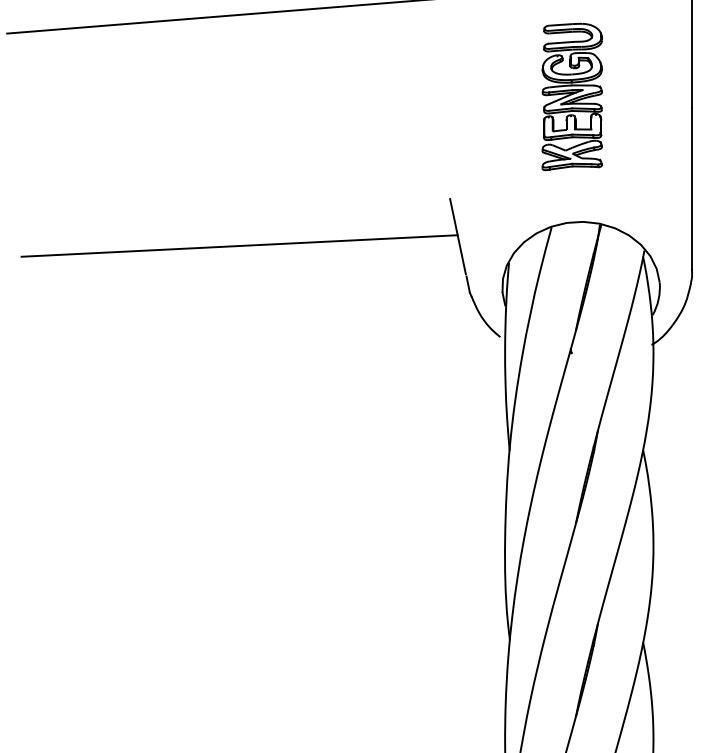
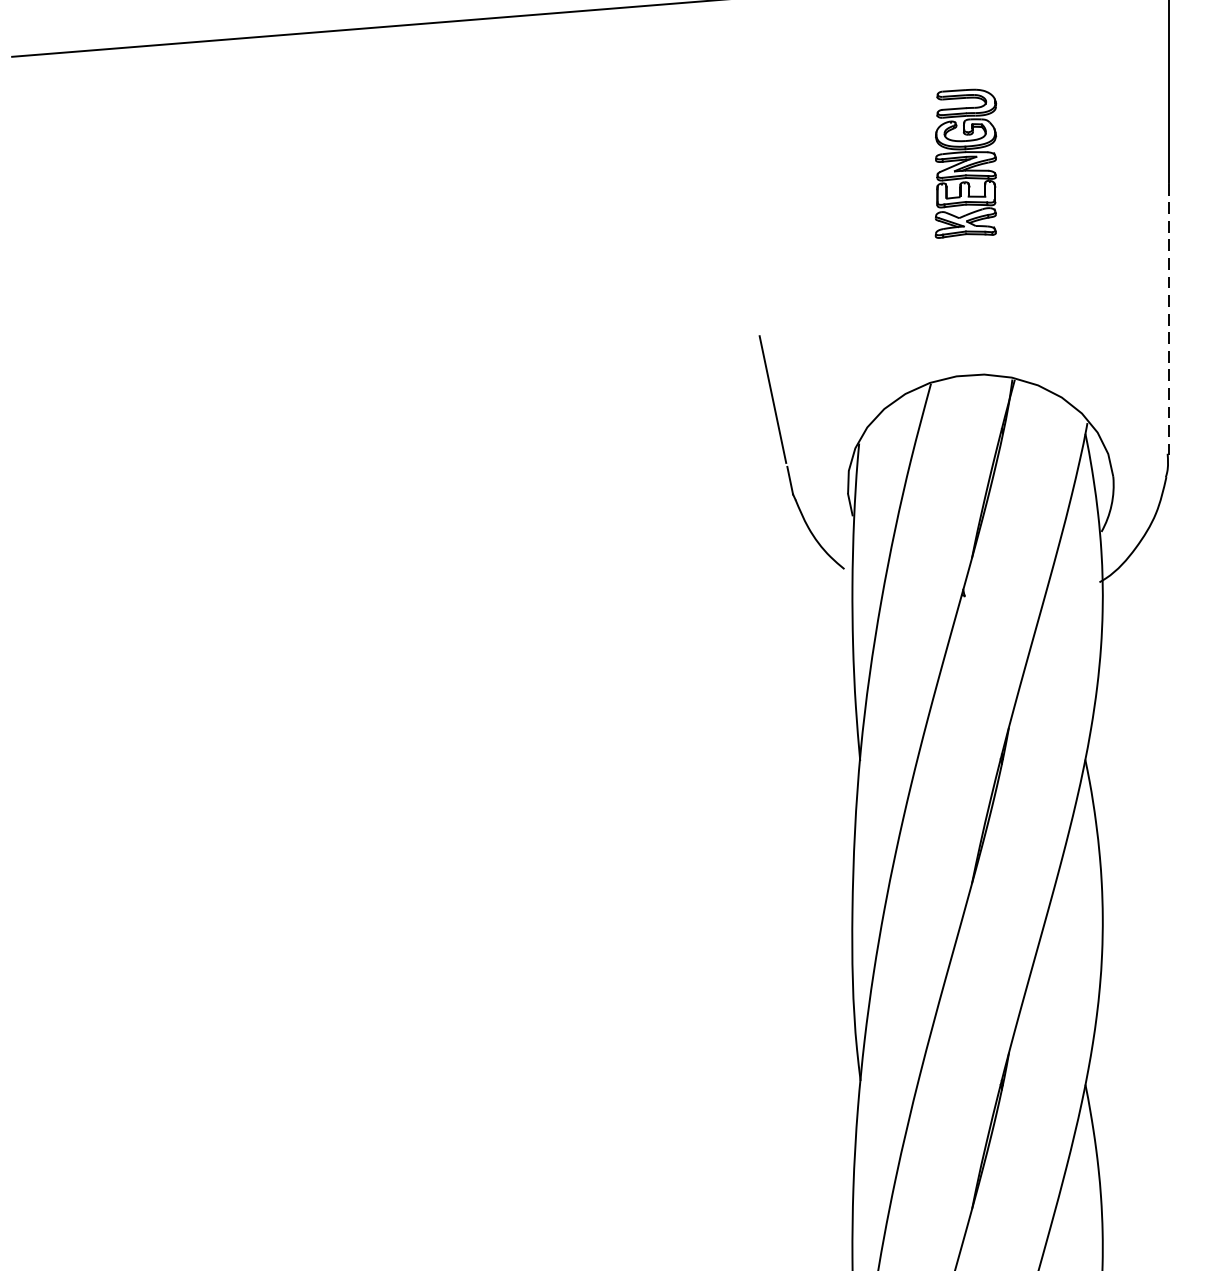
part: (572, 96) -> (966, 163), size x0.6
line: (692, 189) -> (1168, 319), solid -> dashed
line: (239, 245) -> (404, 414), removed

